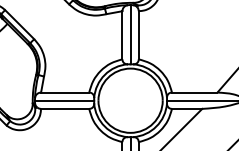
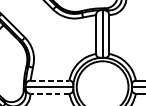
line: (65, 92) -> (50, 80), solid -> dashed
line: (64, 108) -> (49, 93), solid -> dashed

